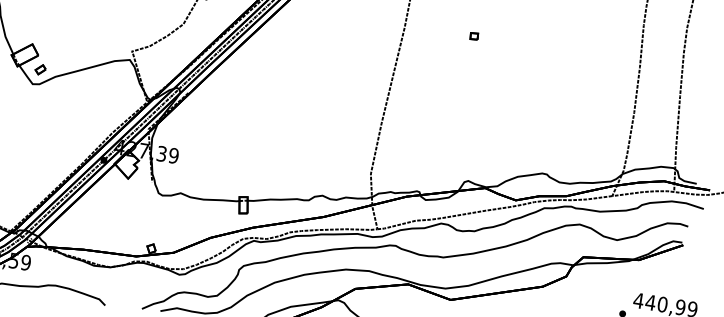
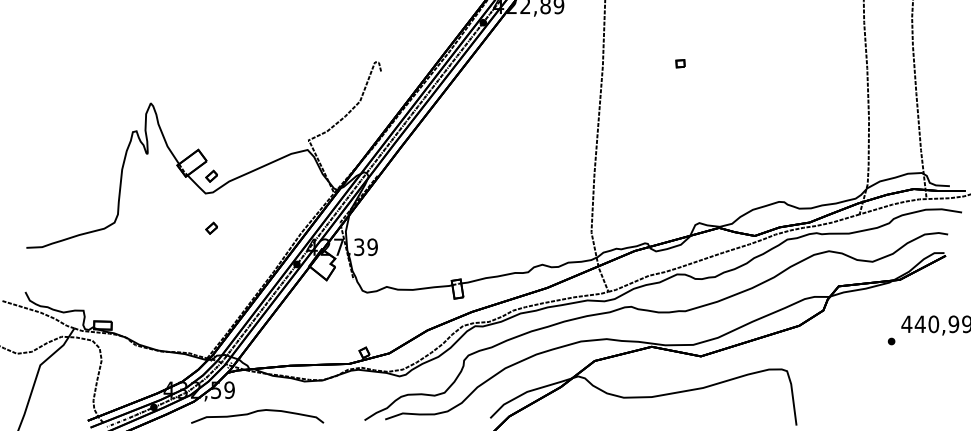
part: (33, 115) -> (211, 227), added

